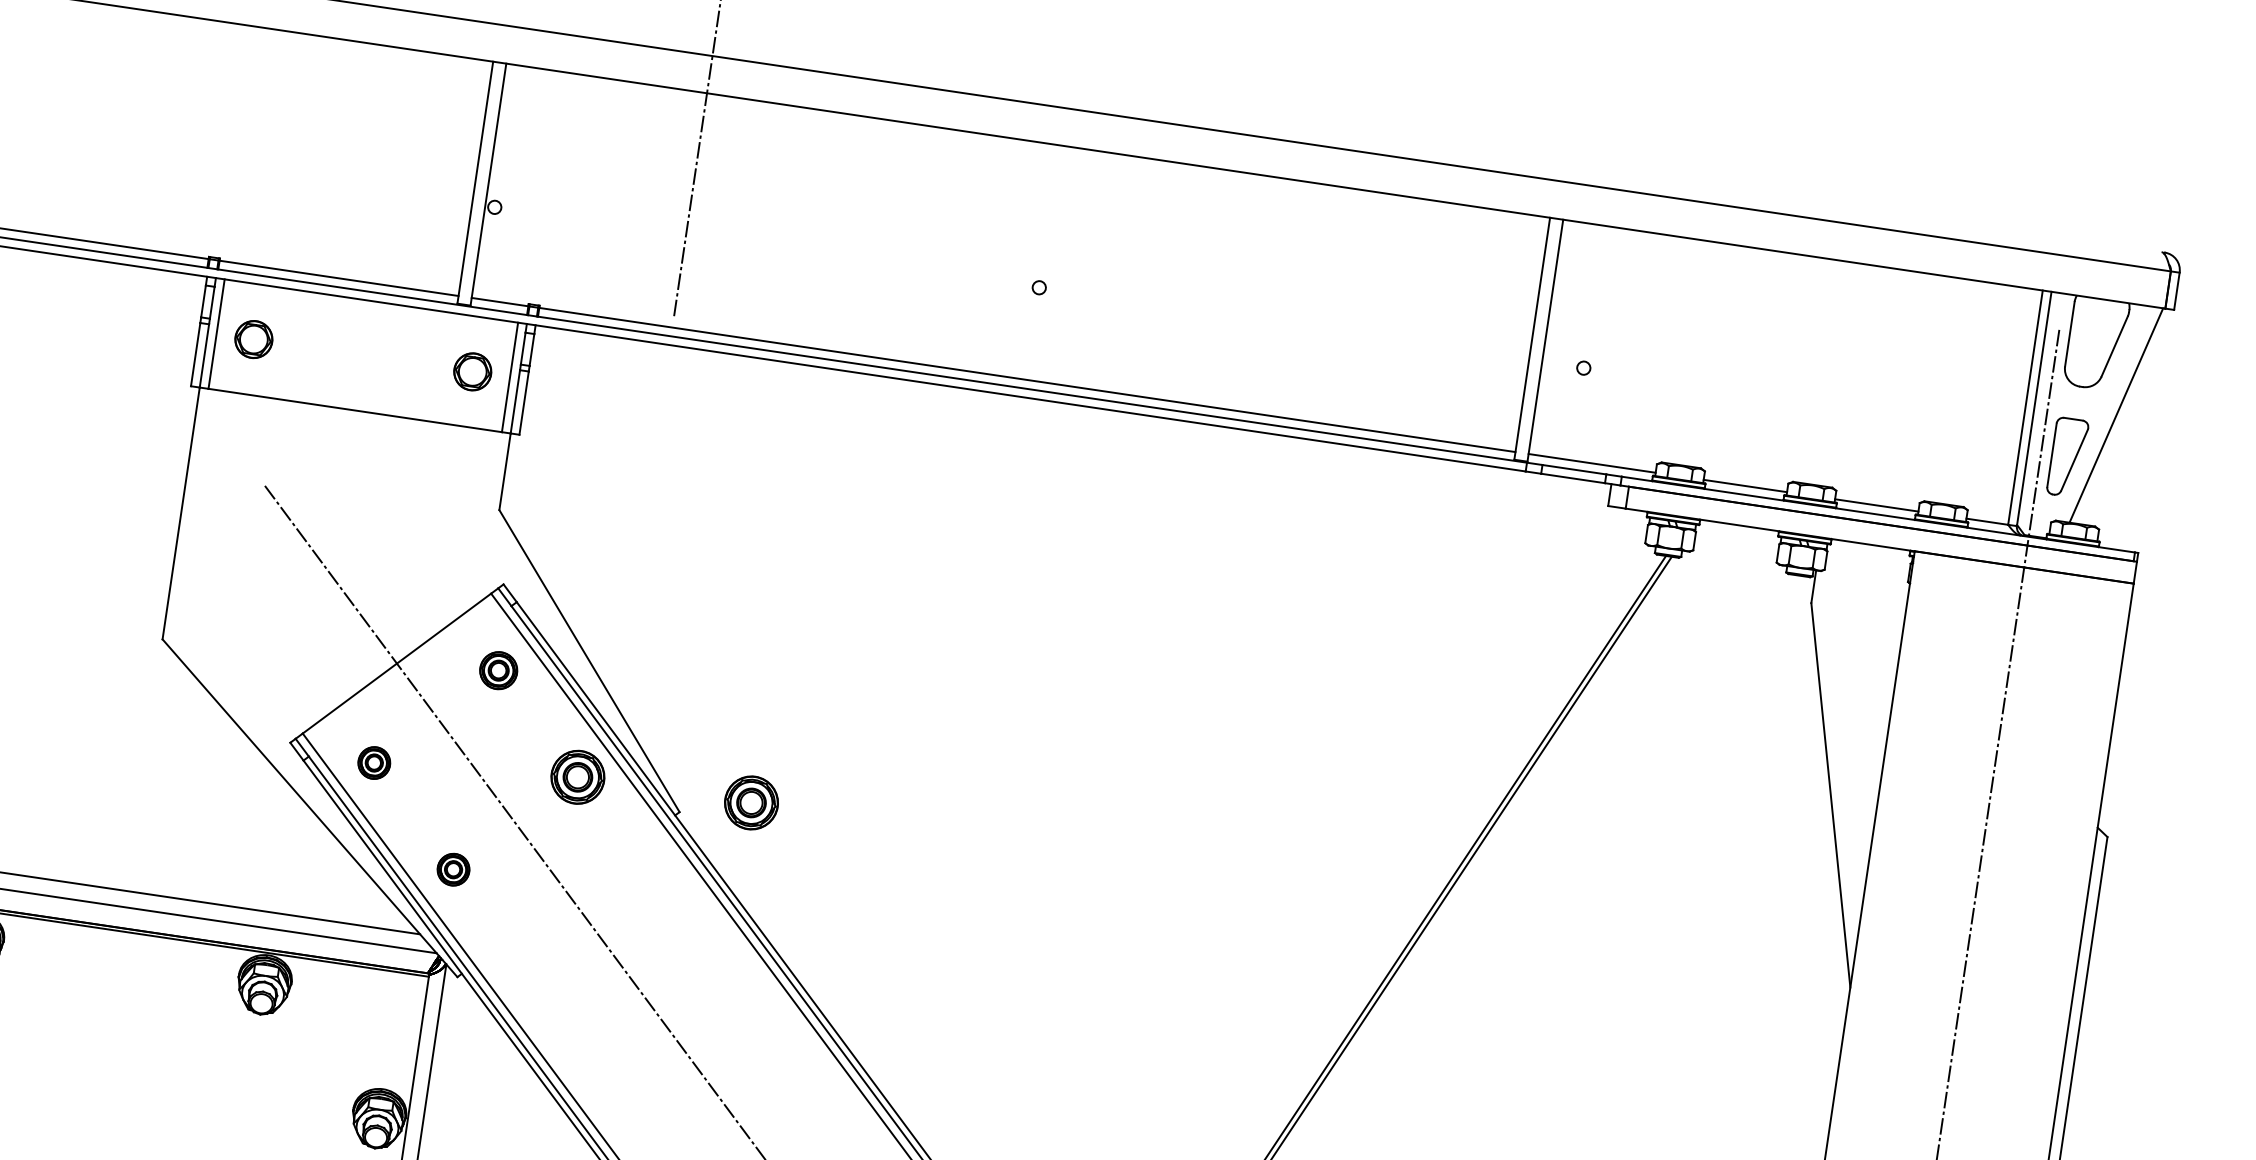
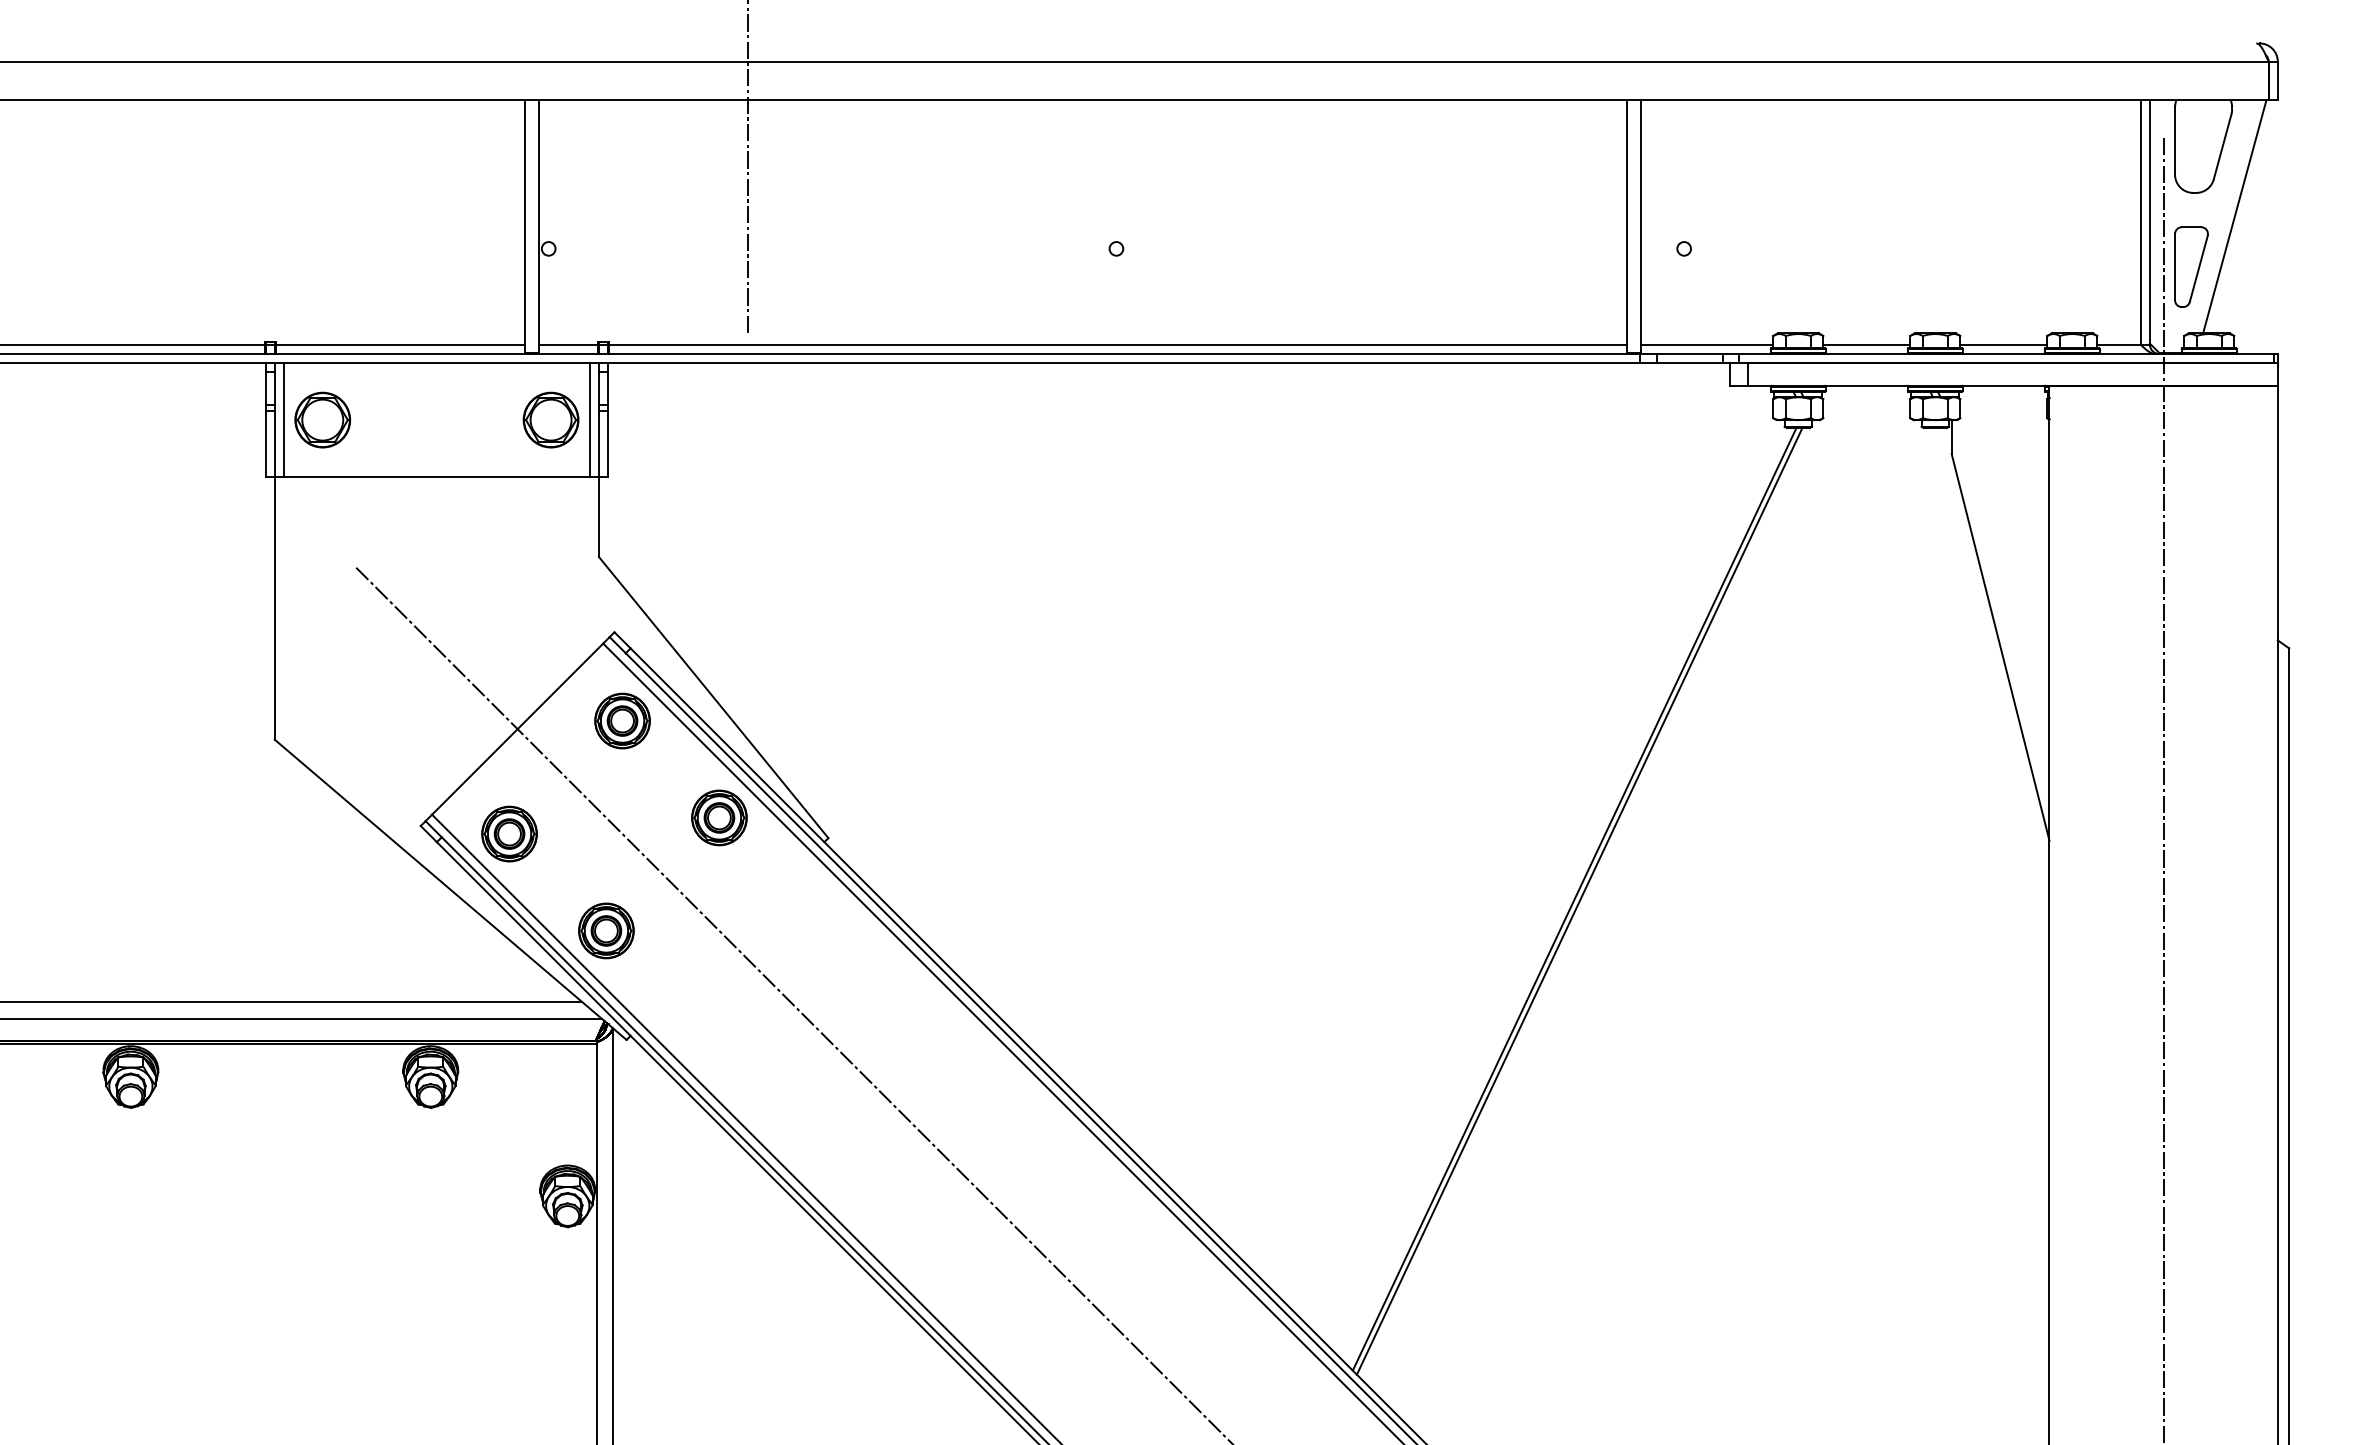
part: (253, 338) -> (322, 419), size x1.43
part: (472, 371) -> (550, 419), size x1.43
part: (498, 670) -> (622, 720), size x1.43
part: (374, 762) -> (509, 833), size x1.67
part: (751, 802) -> (900, 817), removed
part: (453, 869) -> (606, 930), size x1.67

